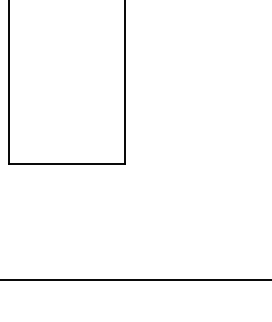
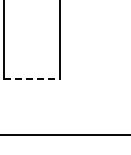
line: (67, 163) -> (32, 78), solid -> dashed

